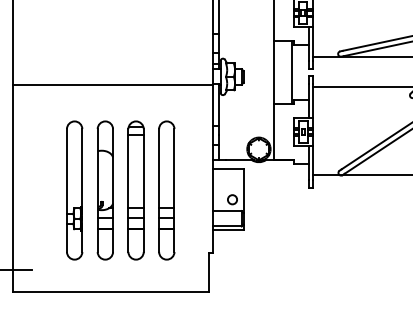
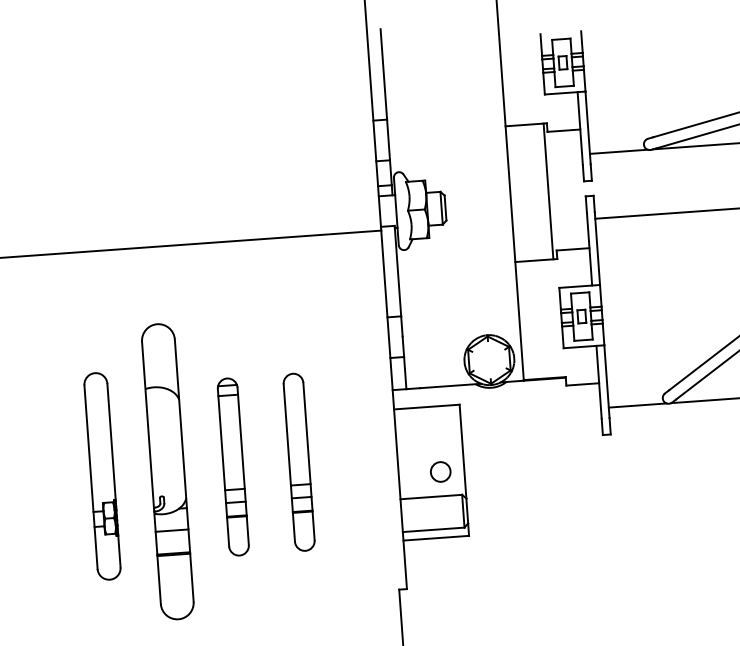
part: (74, 190) -> (101, 476), size x0.7
part: (135, 190) -> (232, 467), size x0.6
part: (166, 190) -> (298, 462), size x0.6

